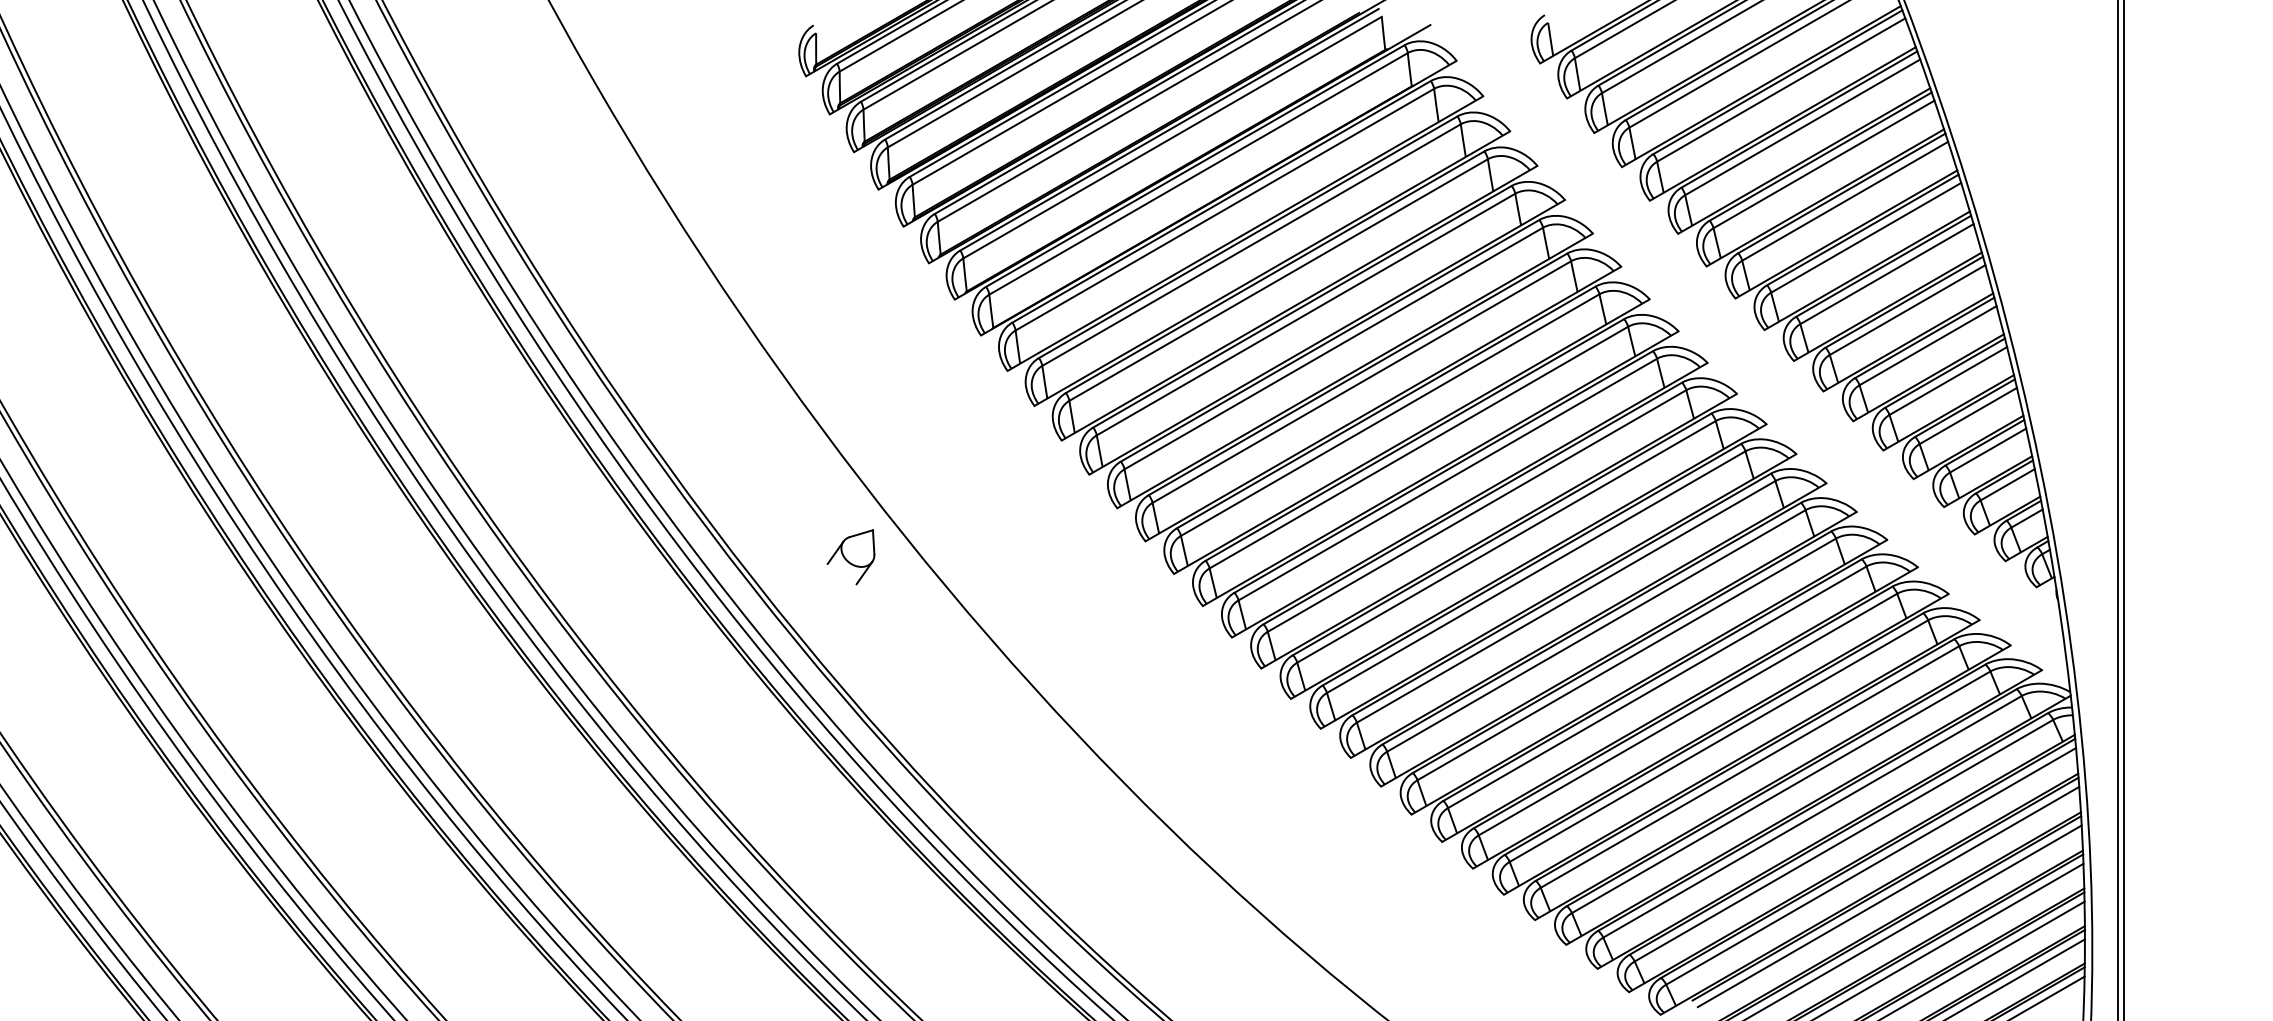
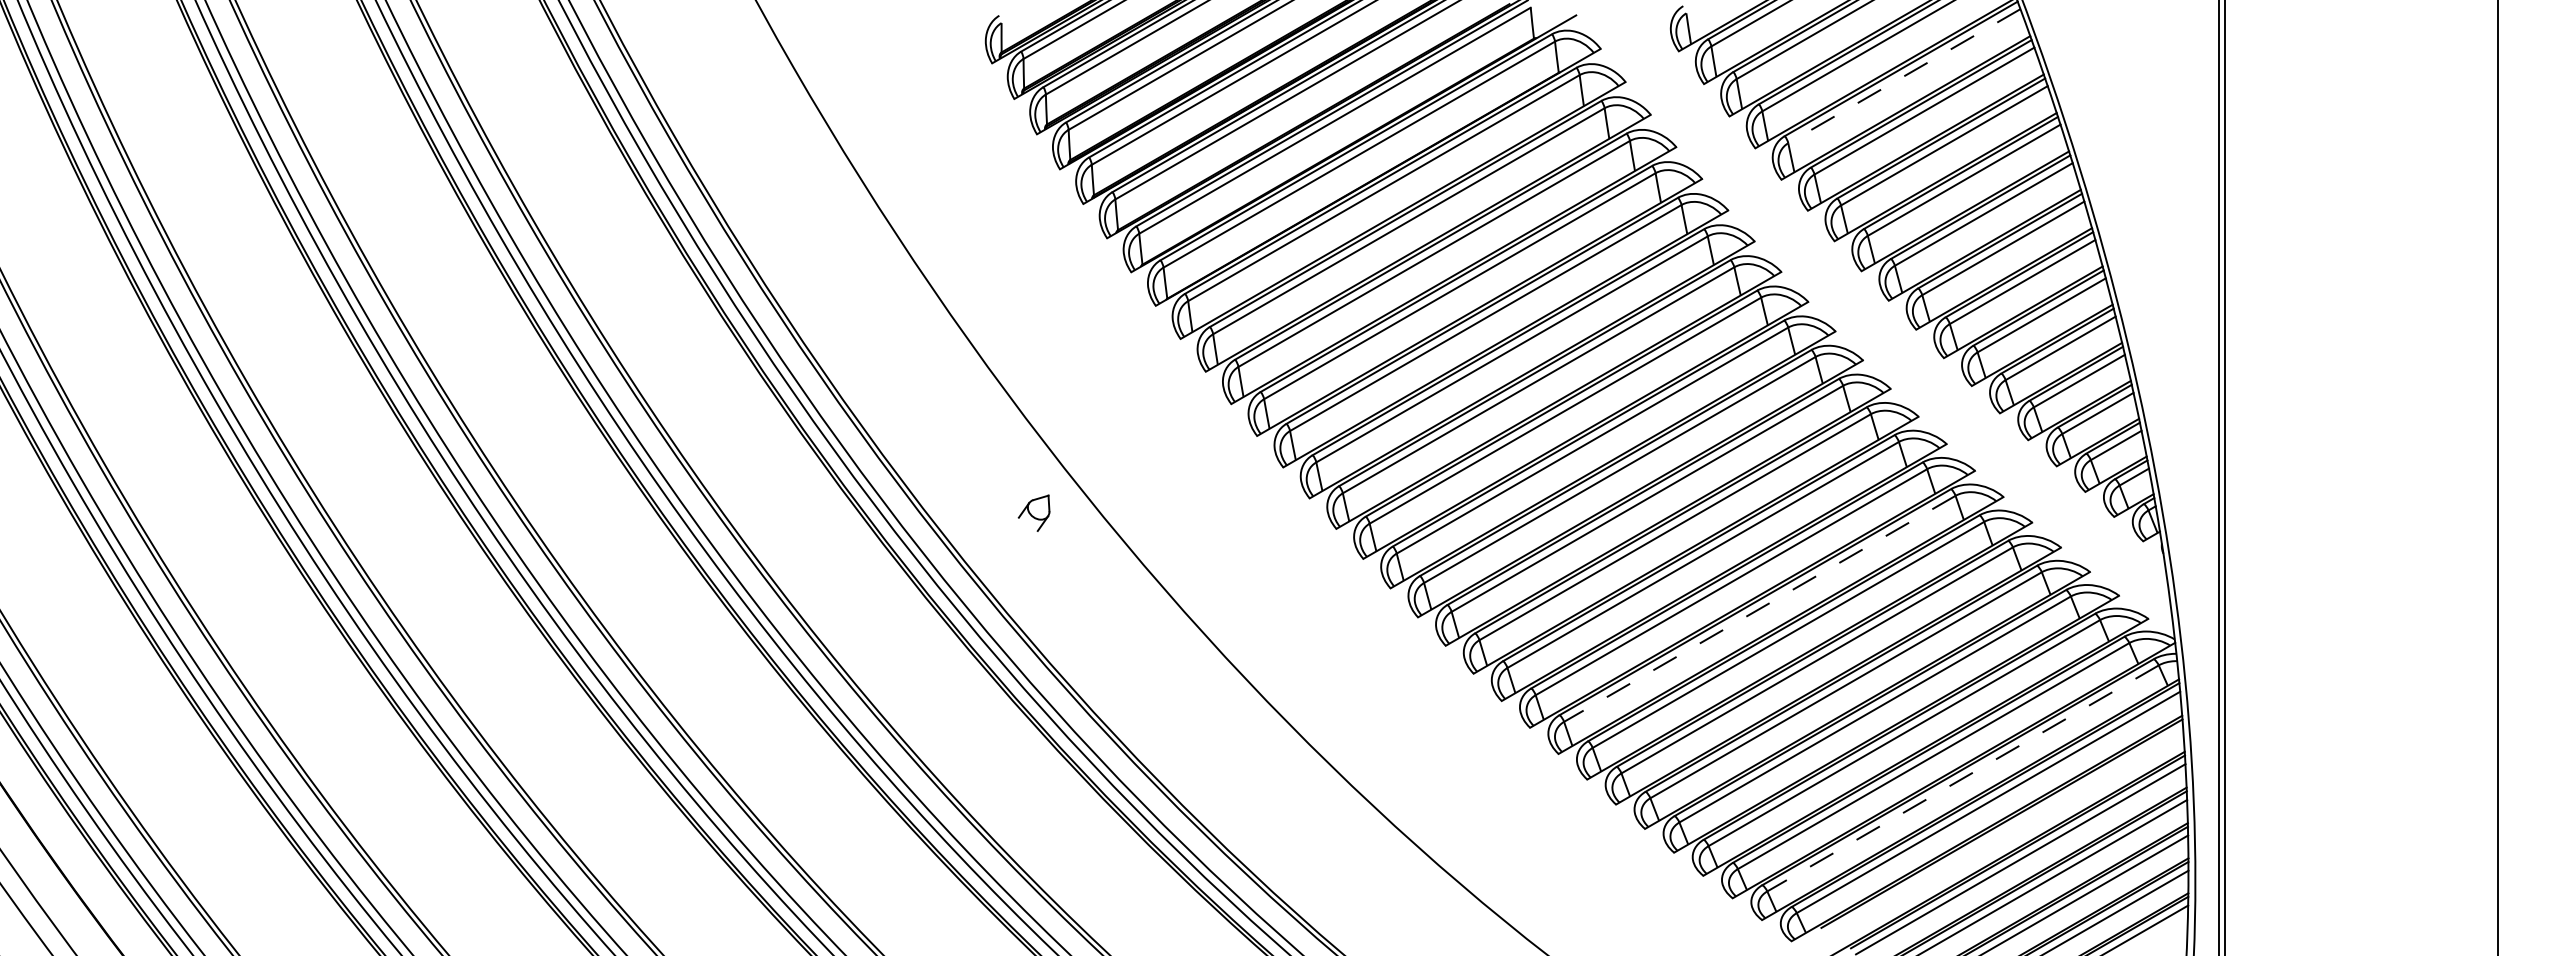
line: (1780, 90) -> (1903, 76), solid -> dashed
part: (850, 557) -> (1033, 513), size x0.7
line: (1626, 660) -> (1759, 609), solid -> dashed
line: (1843, 840) -> (1962, 778), solid -> dashed
line: (1888, 897) -> (2004, 831), removed

